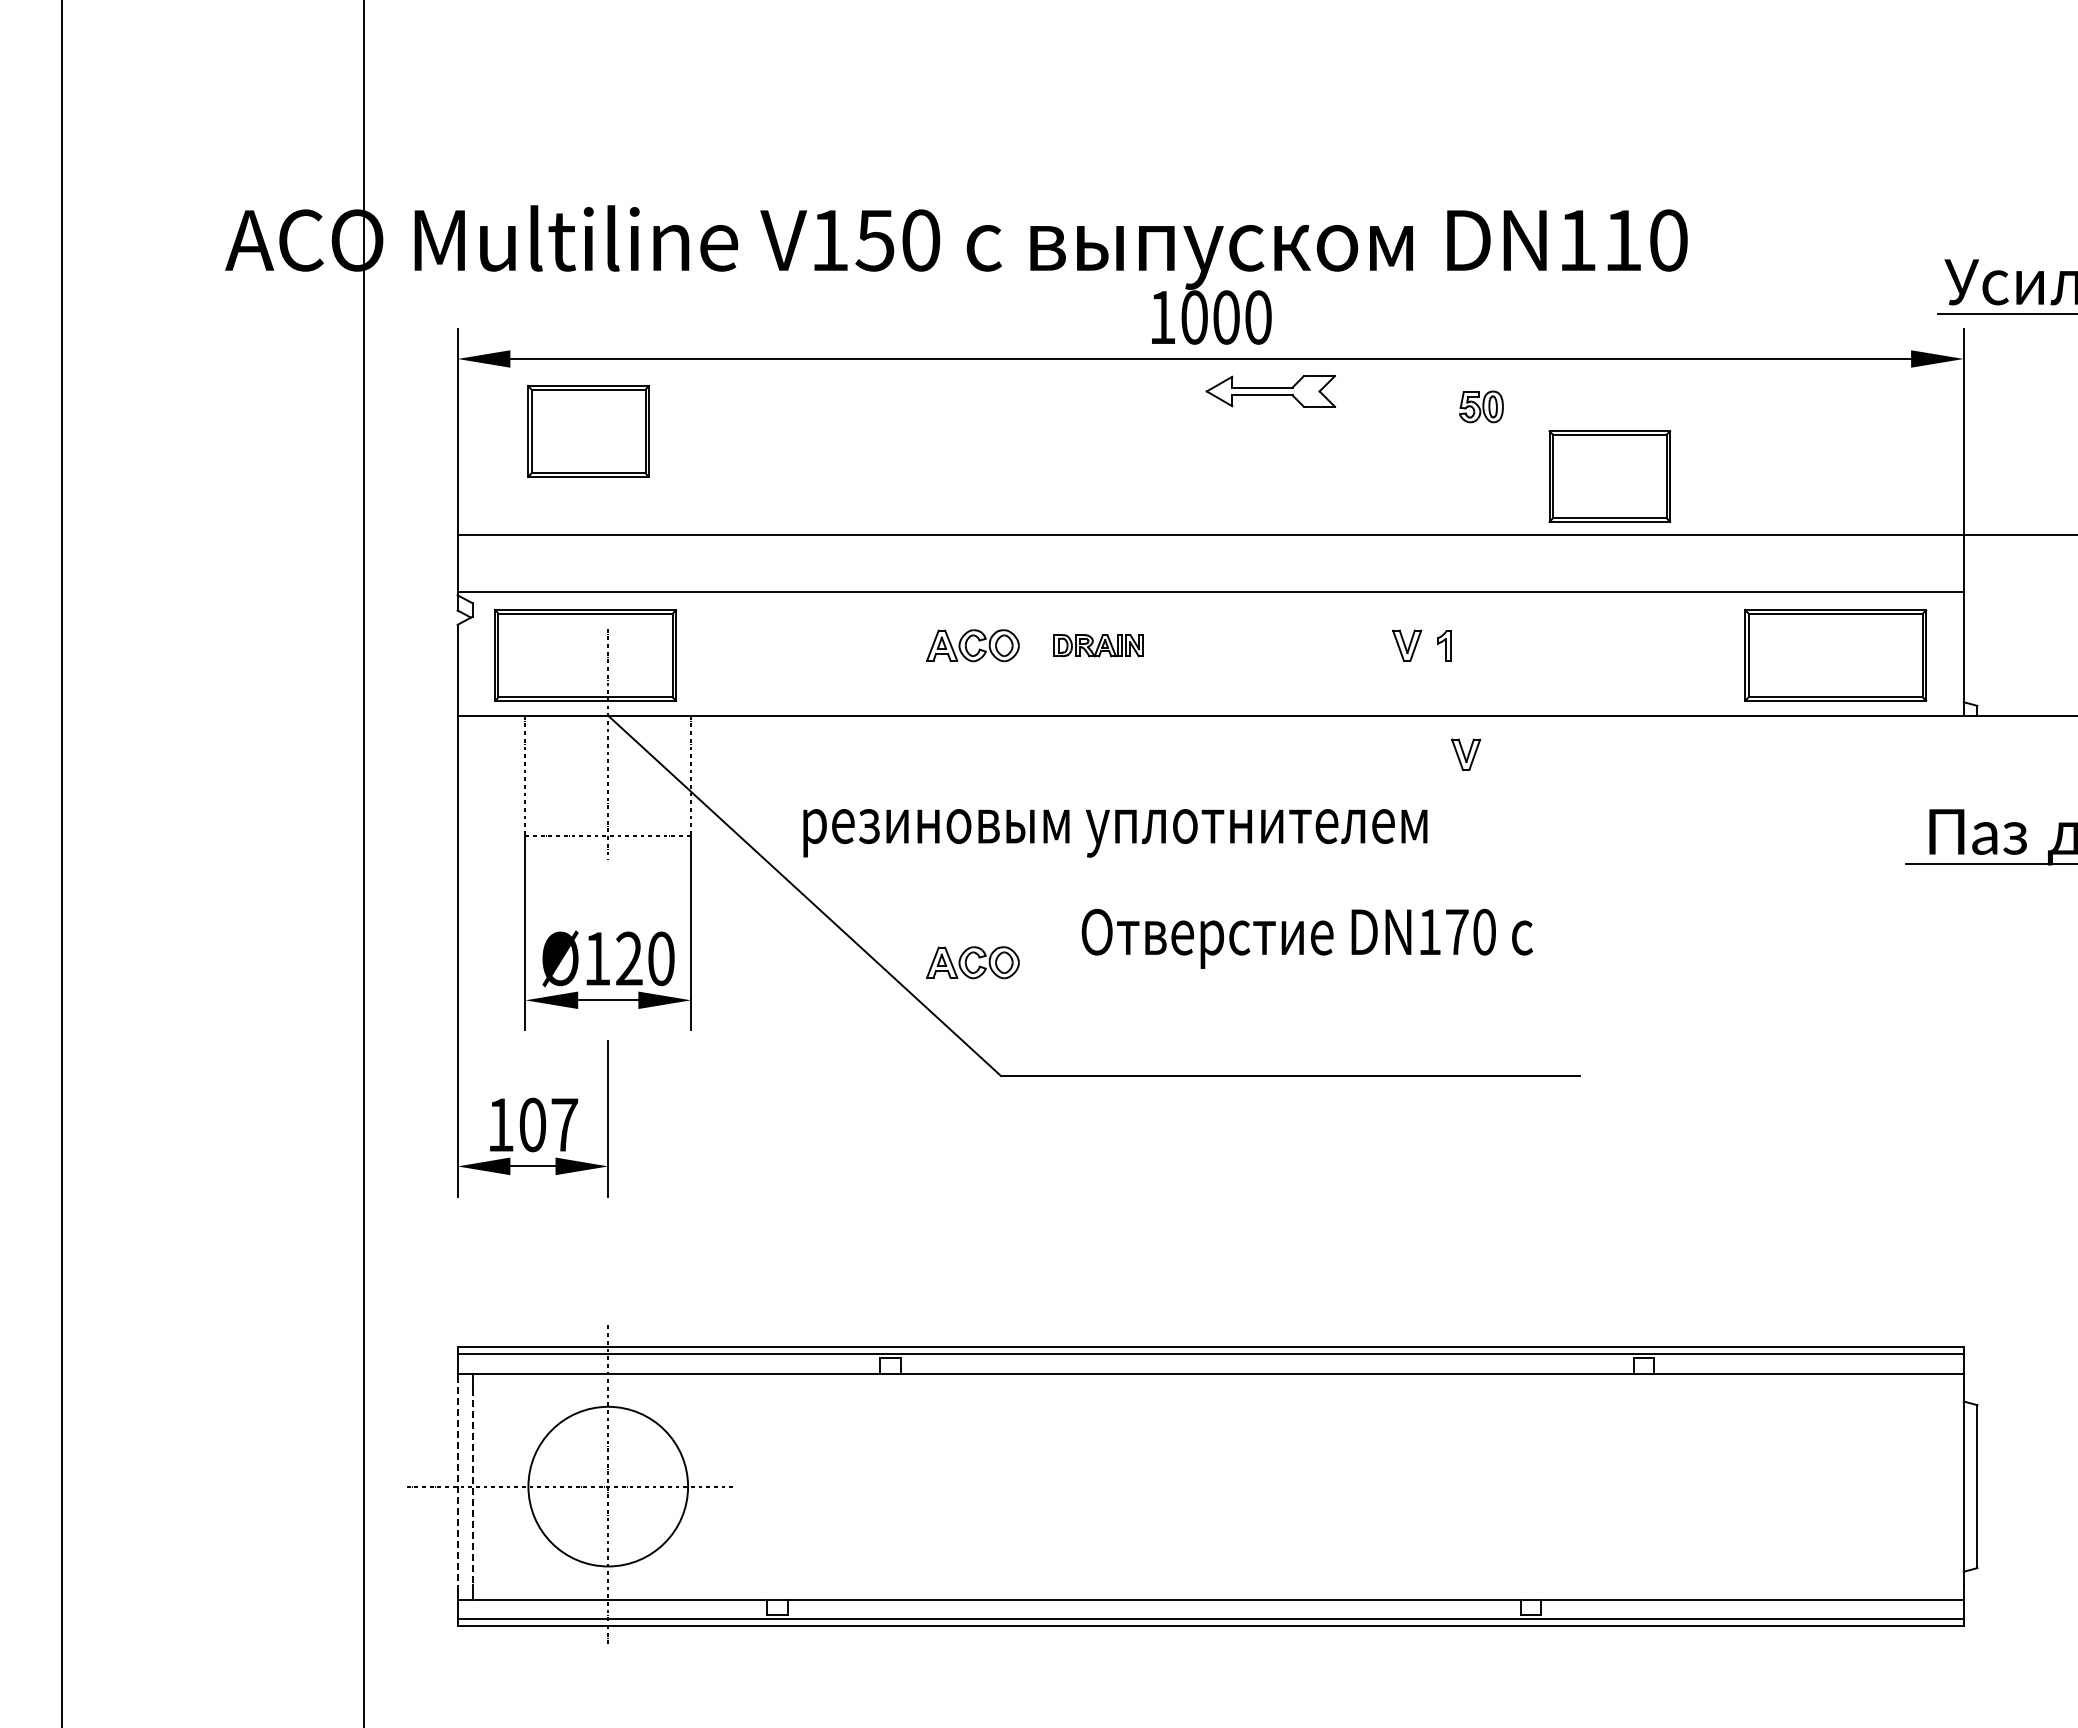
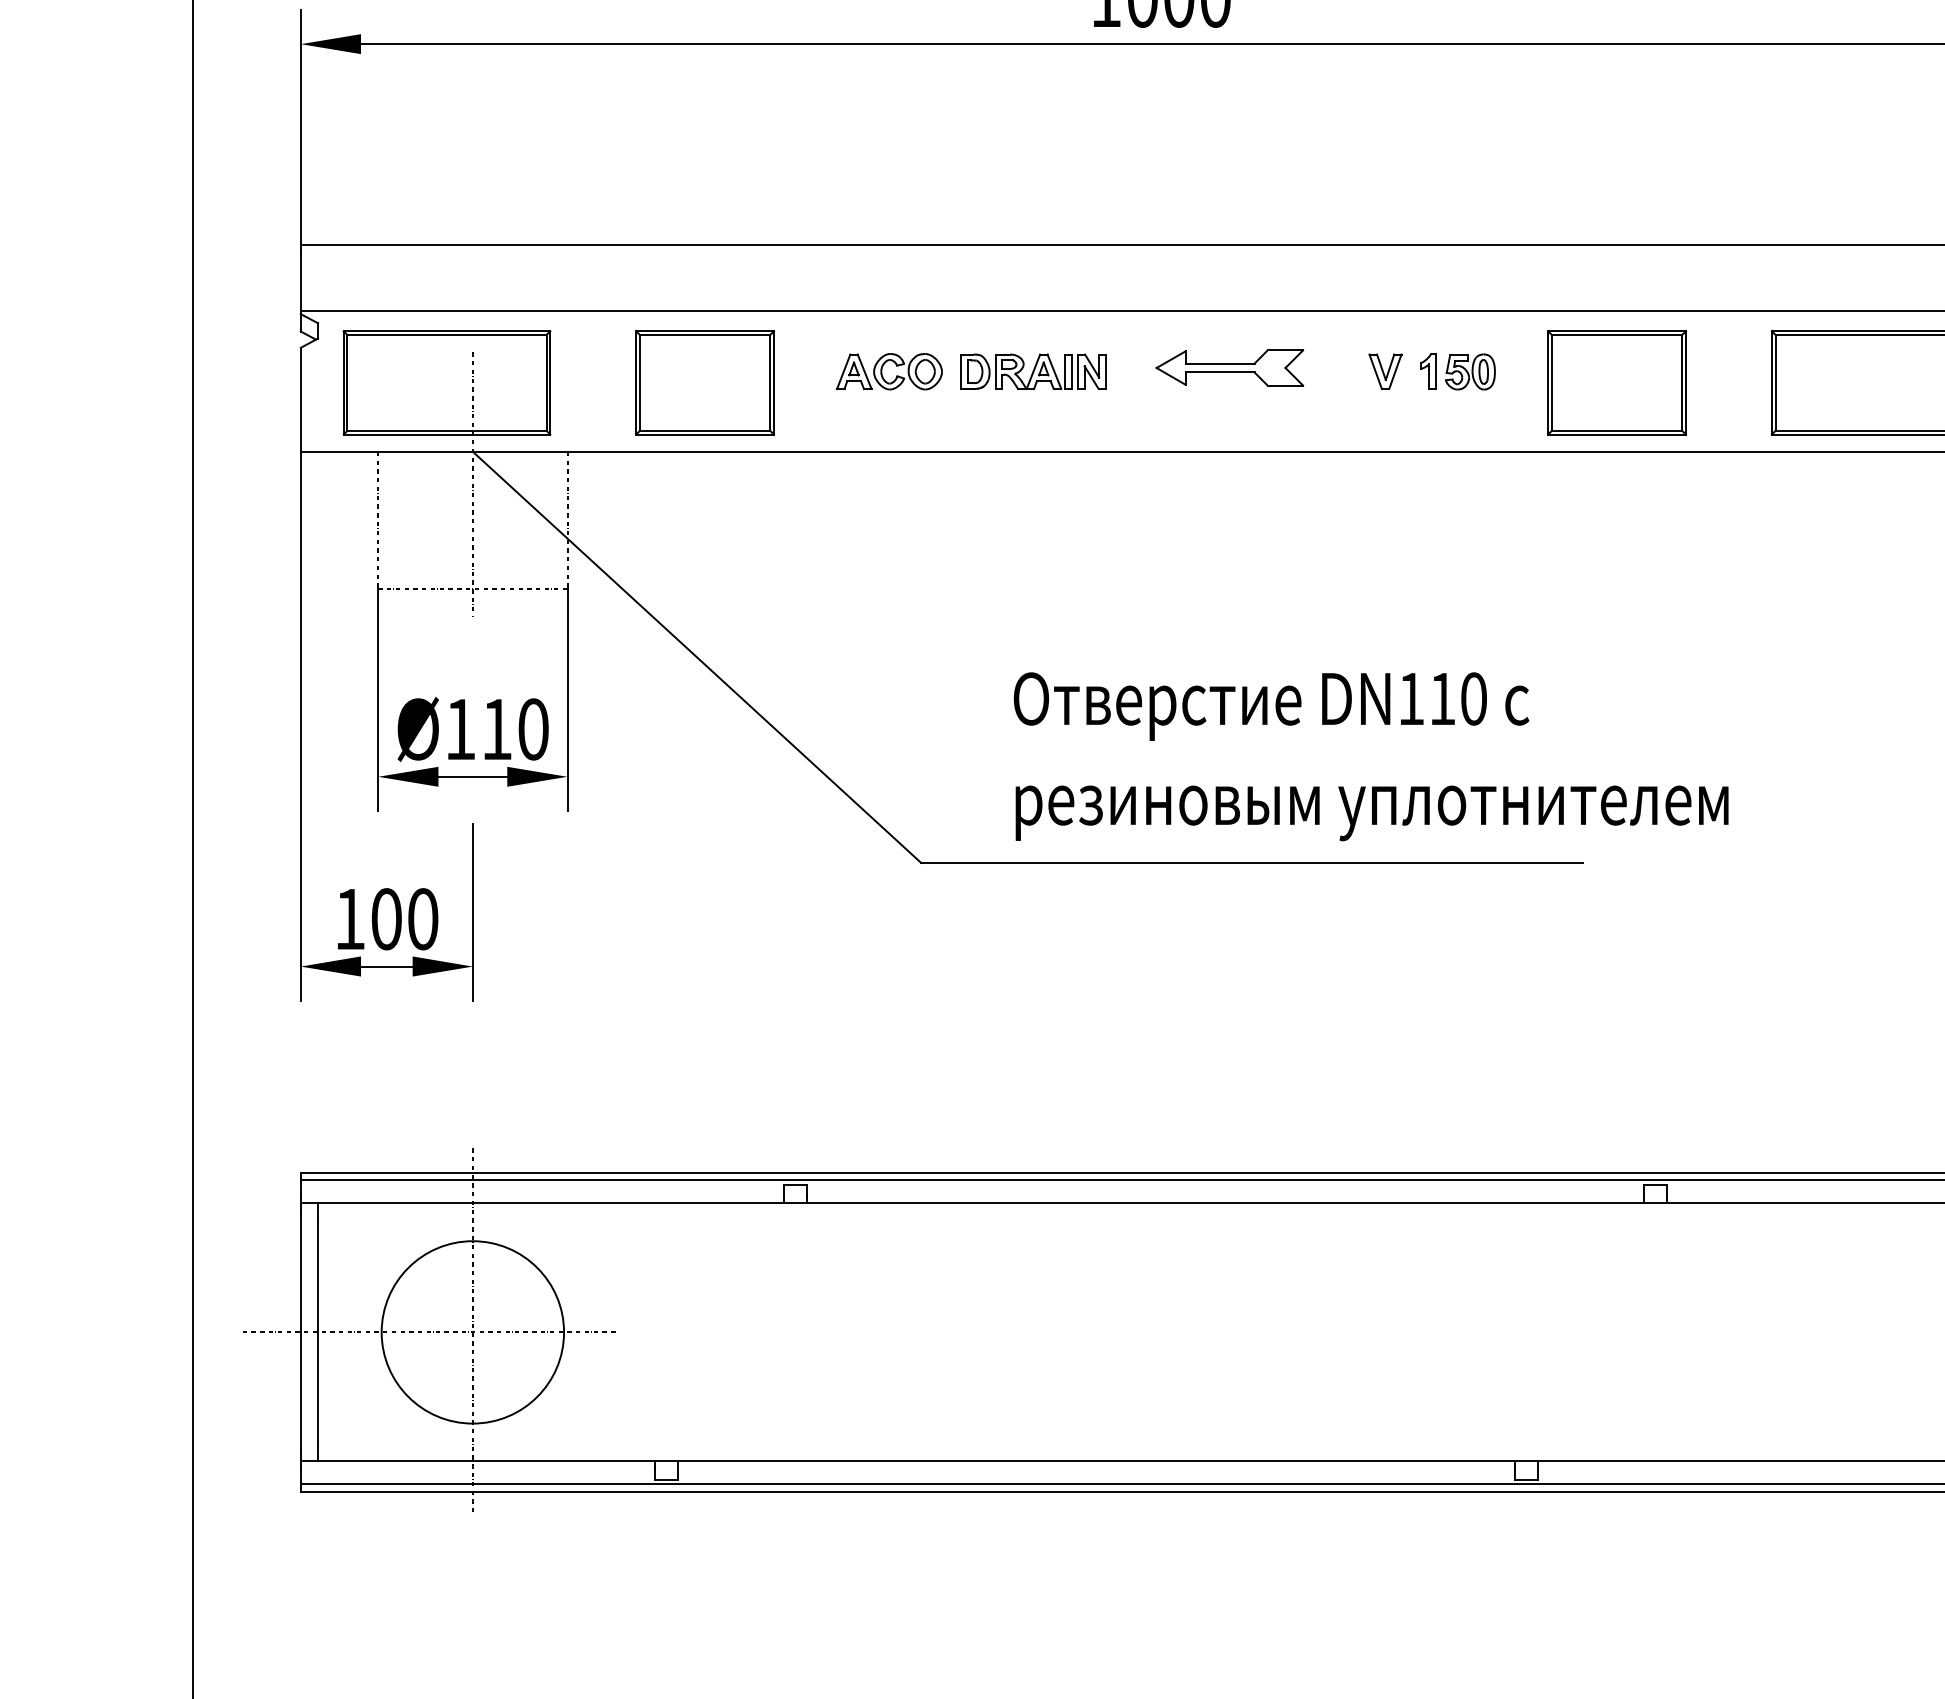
part: (1270, 391) -> (1229, 368), moved
part: (1481, 406) -> (1470, 371), moved
part: (588, 431) -> (705, 382), moved
part: (1609, 476) -> (1616, 382), moved
part: (1098, 645) -> (1032, 371), size x1.43
part: (1466, 754) -> (1453, 495), removed
text: (1115, 833) -> (1372, 813), moved
text: (1457, 931) -> (1443, 698), DN170 -> DN110
text: (629, 958) -> (497, 729), Ø120 -> Ø110
part: (972, 962) -> (888, 733), removed
text: (564, 1124) -> (422, 918), 107 -> 100
line: (457, 1486) -> (300, 1332), dashed -> solid
line: (472, 1486) -> (317, 1332), dashed -> solid

